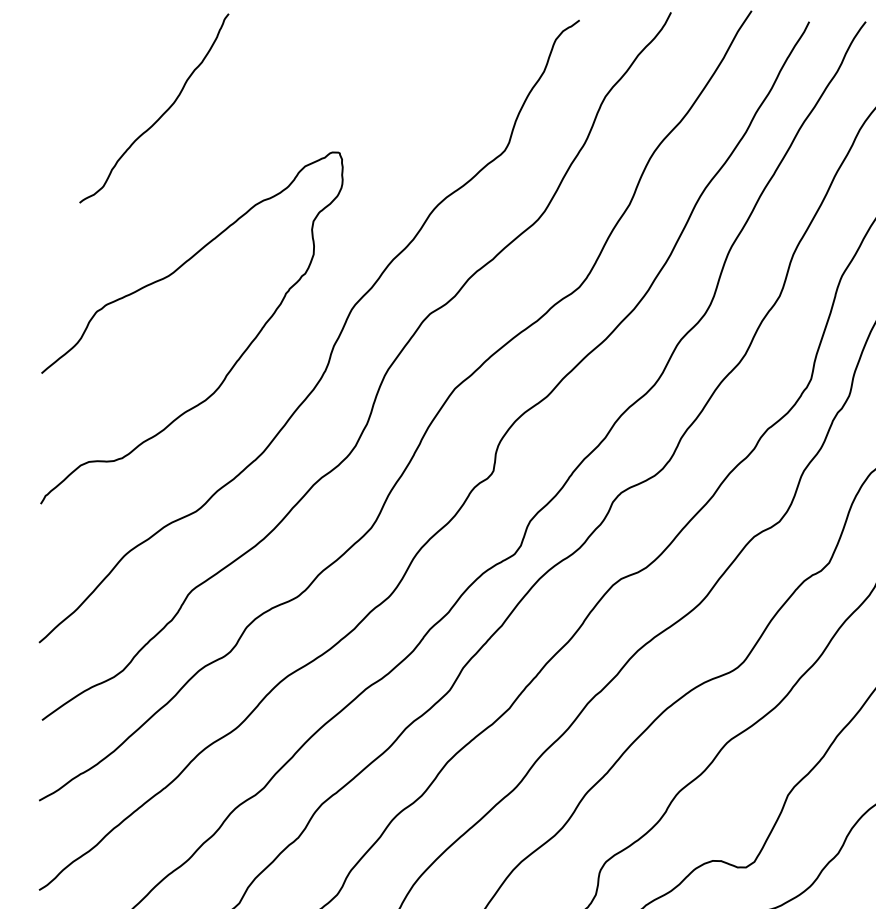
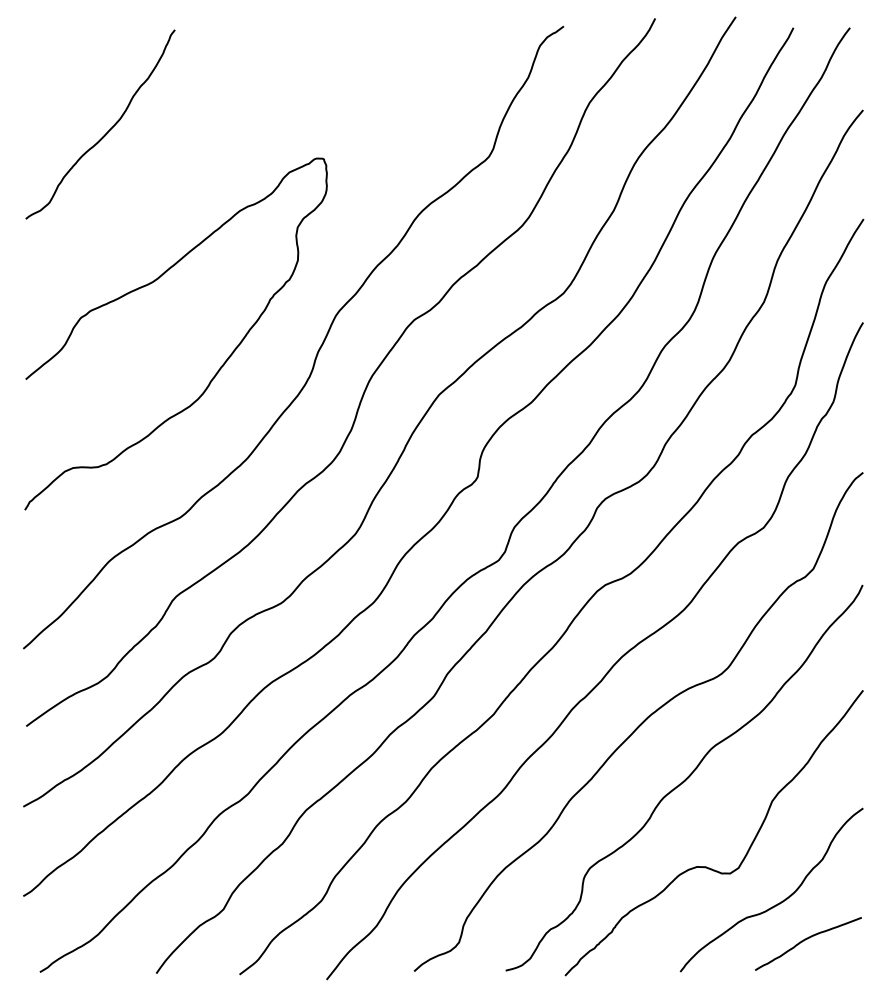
curve: (161, 115) -> (107, 131), moved

